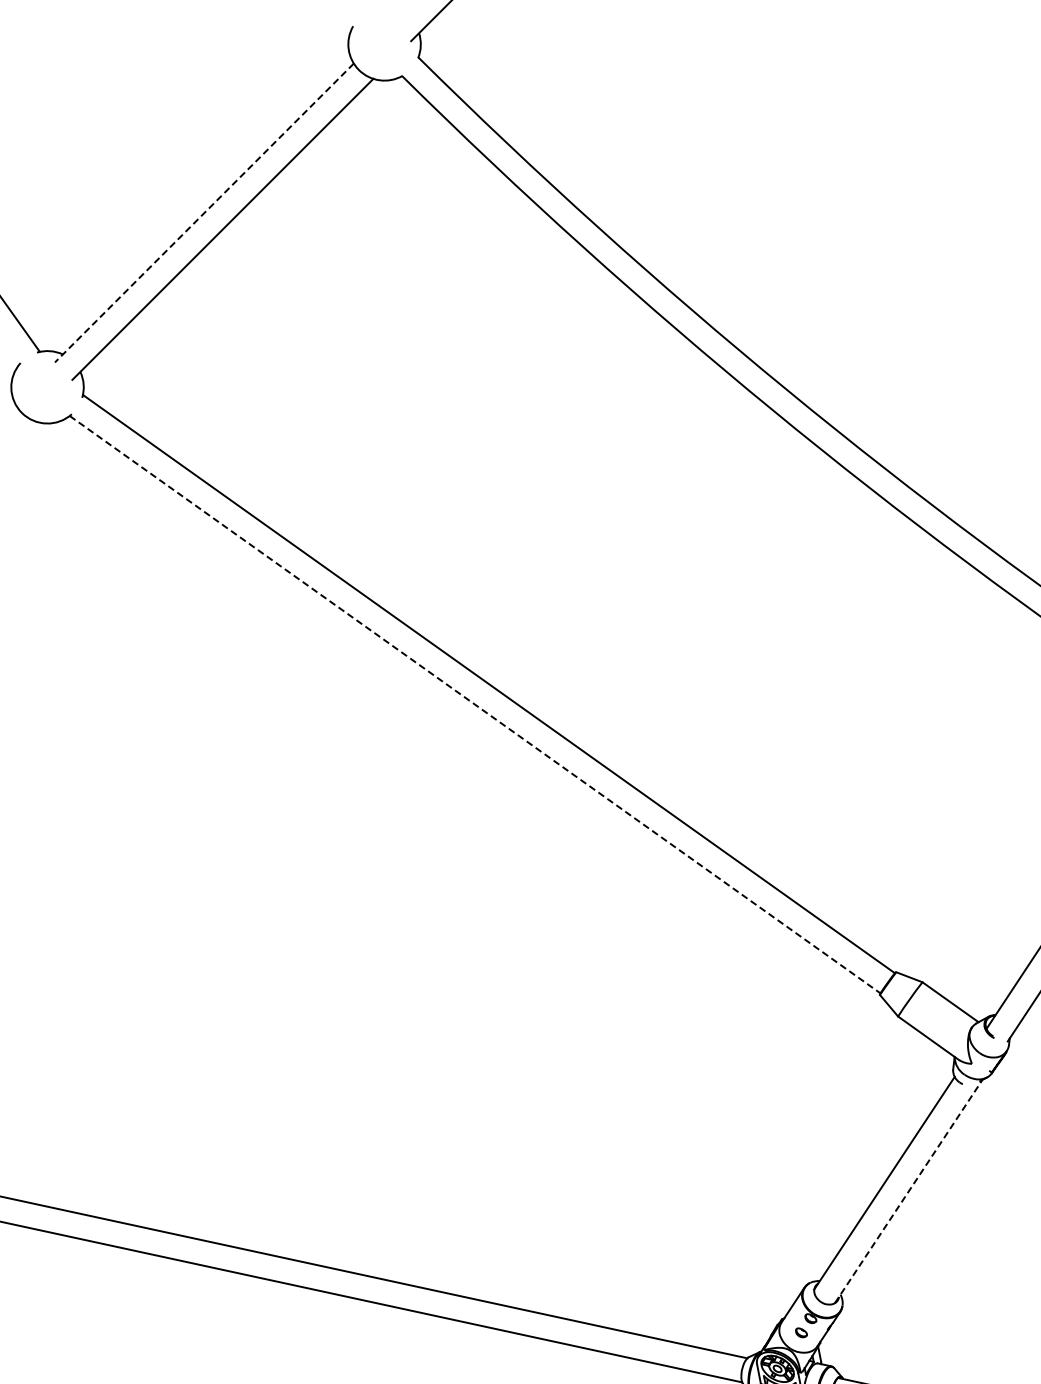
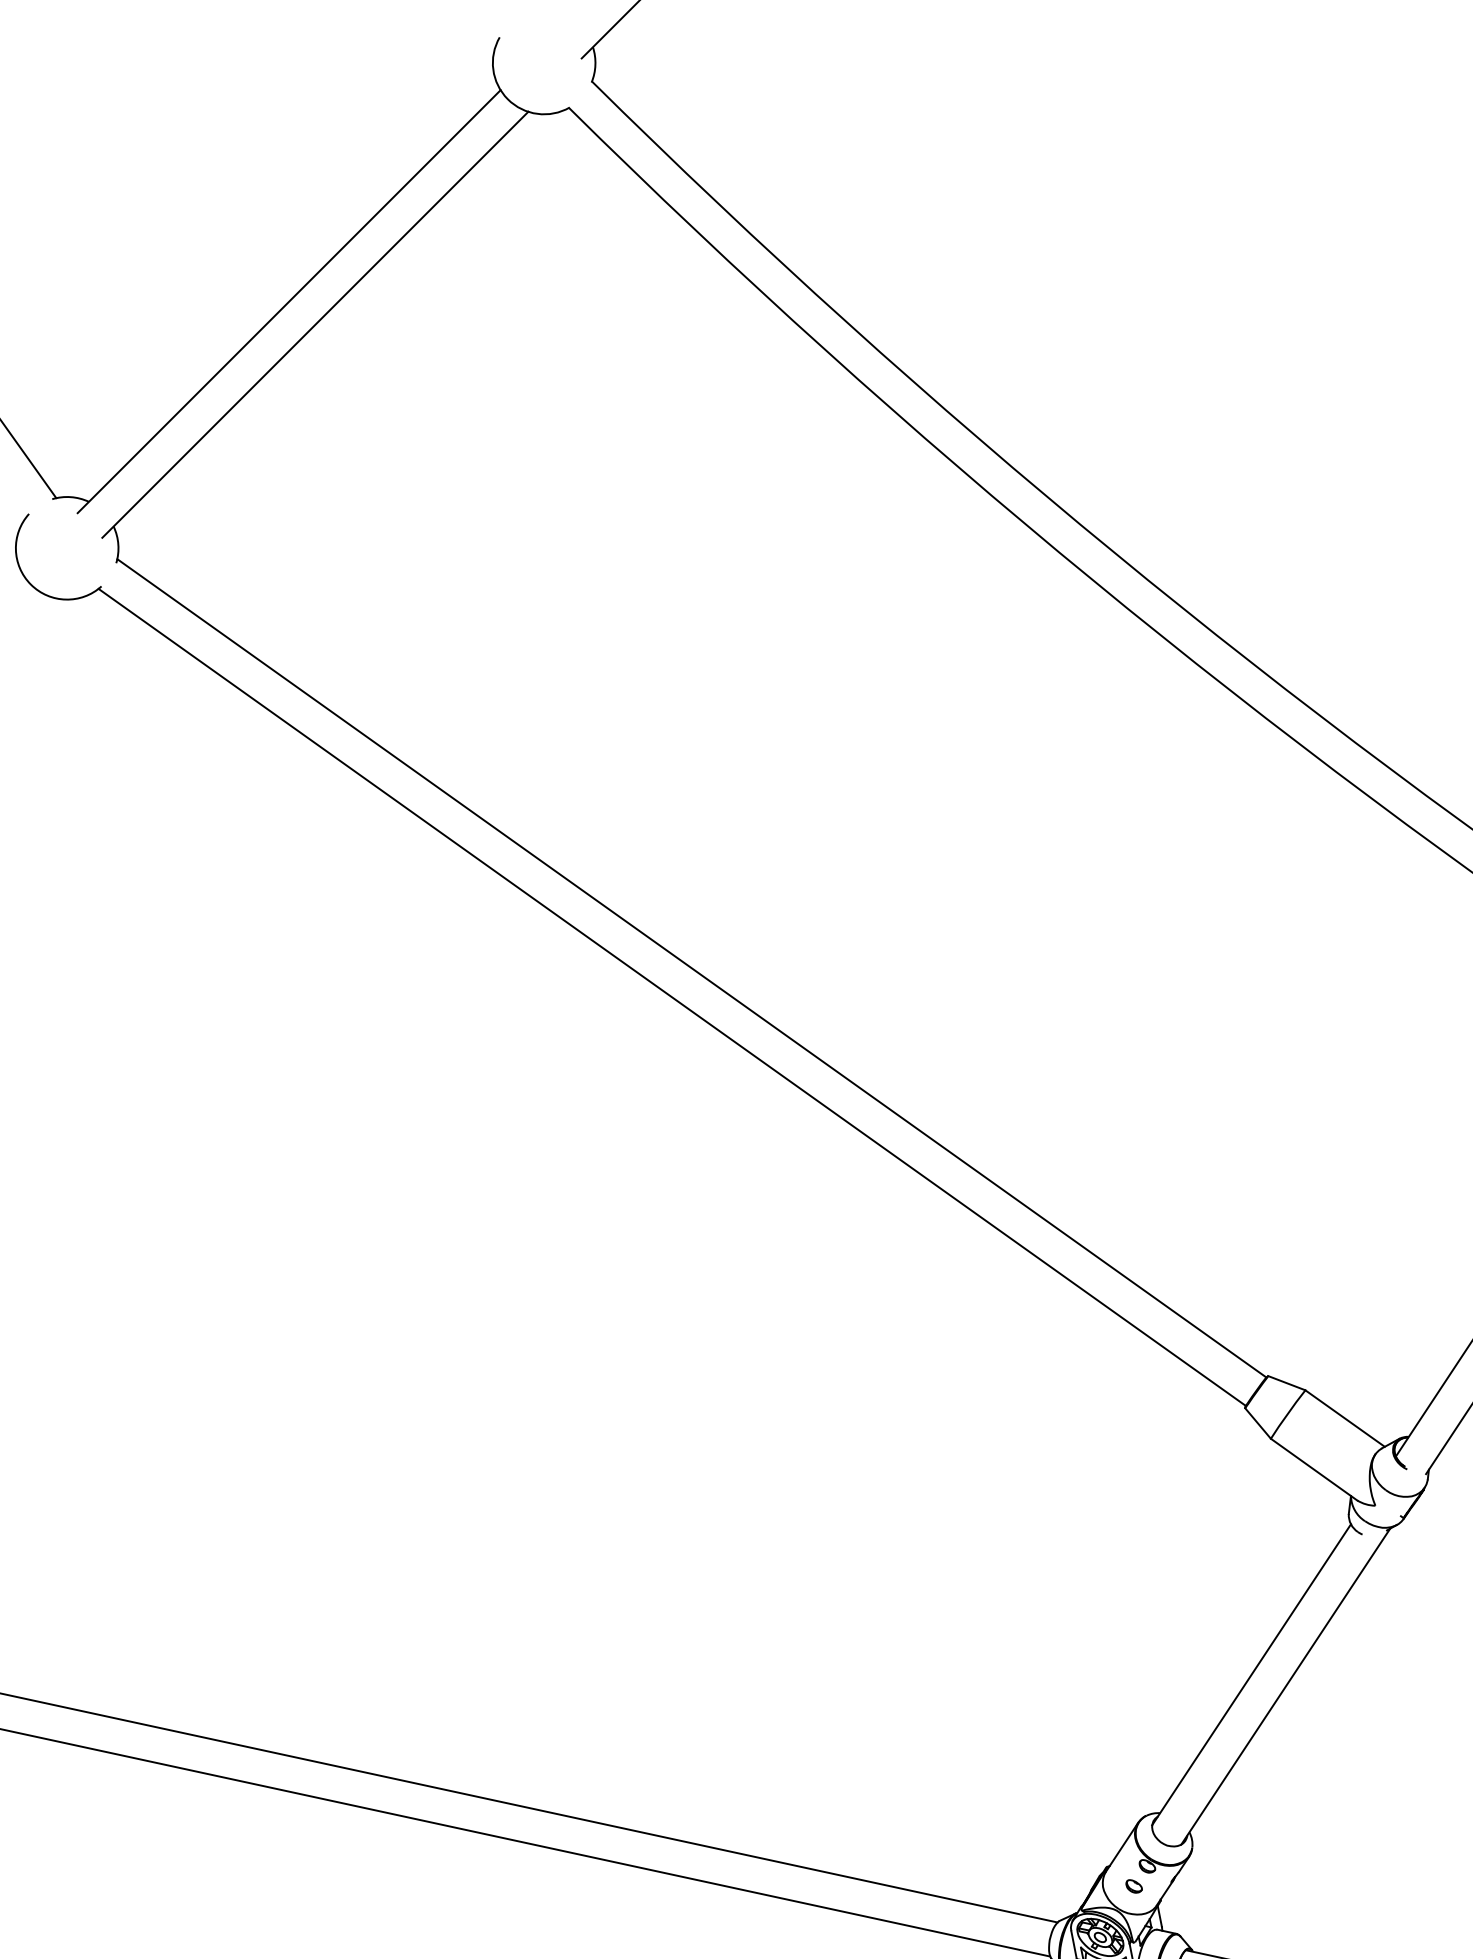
line: (204, 213) -> (289, 302), dashed -> solid
line: (475, 704) -> (672, 997), dashed -> solid
line: (908, 1191) -> (1285, 1686), dashed -> solid

